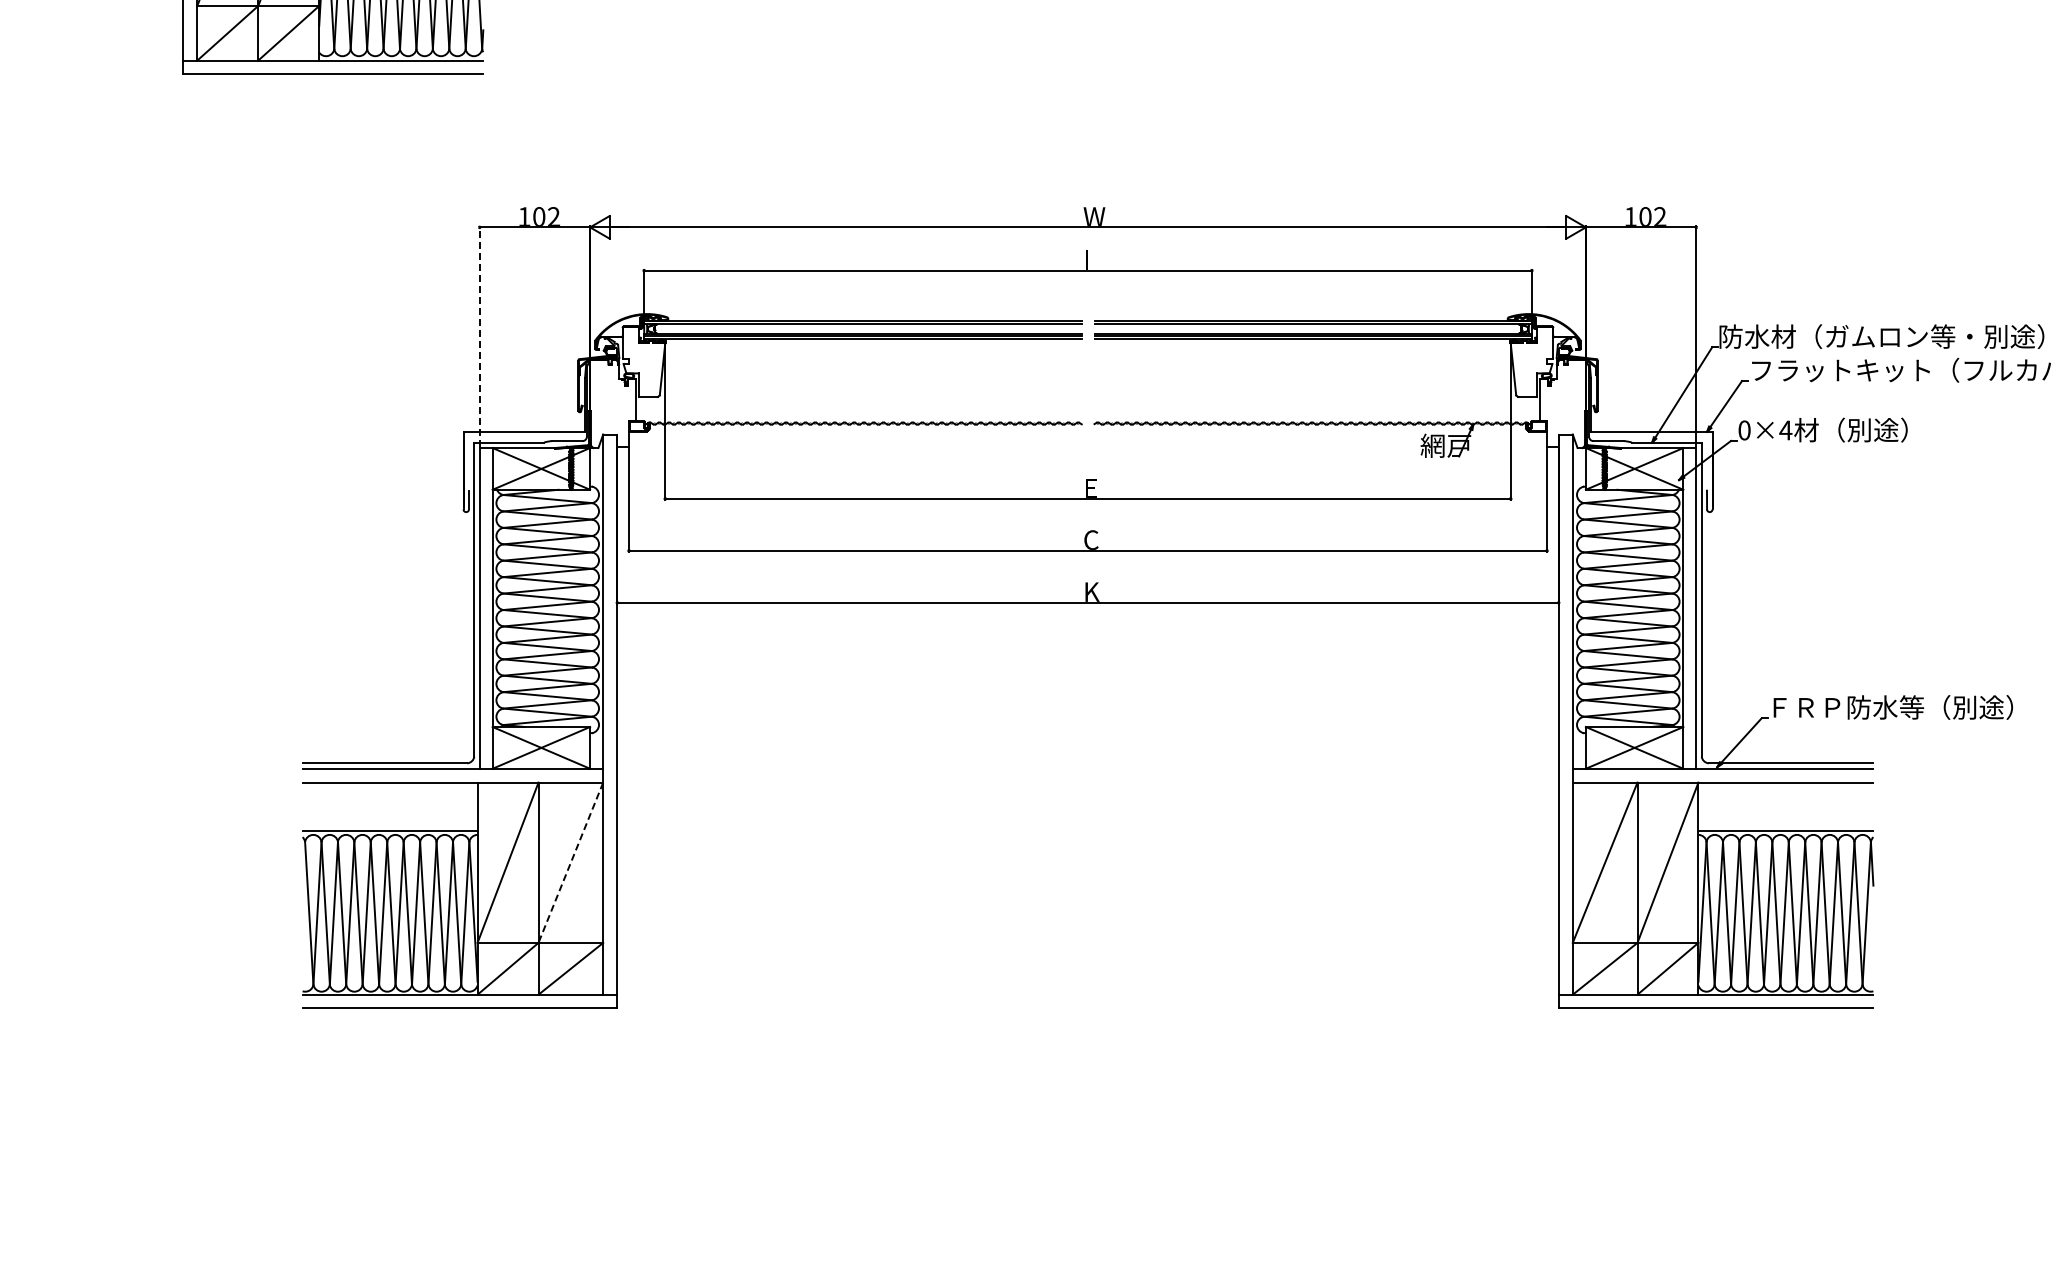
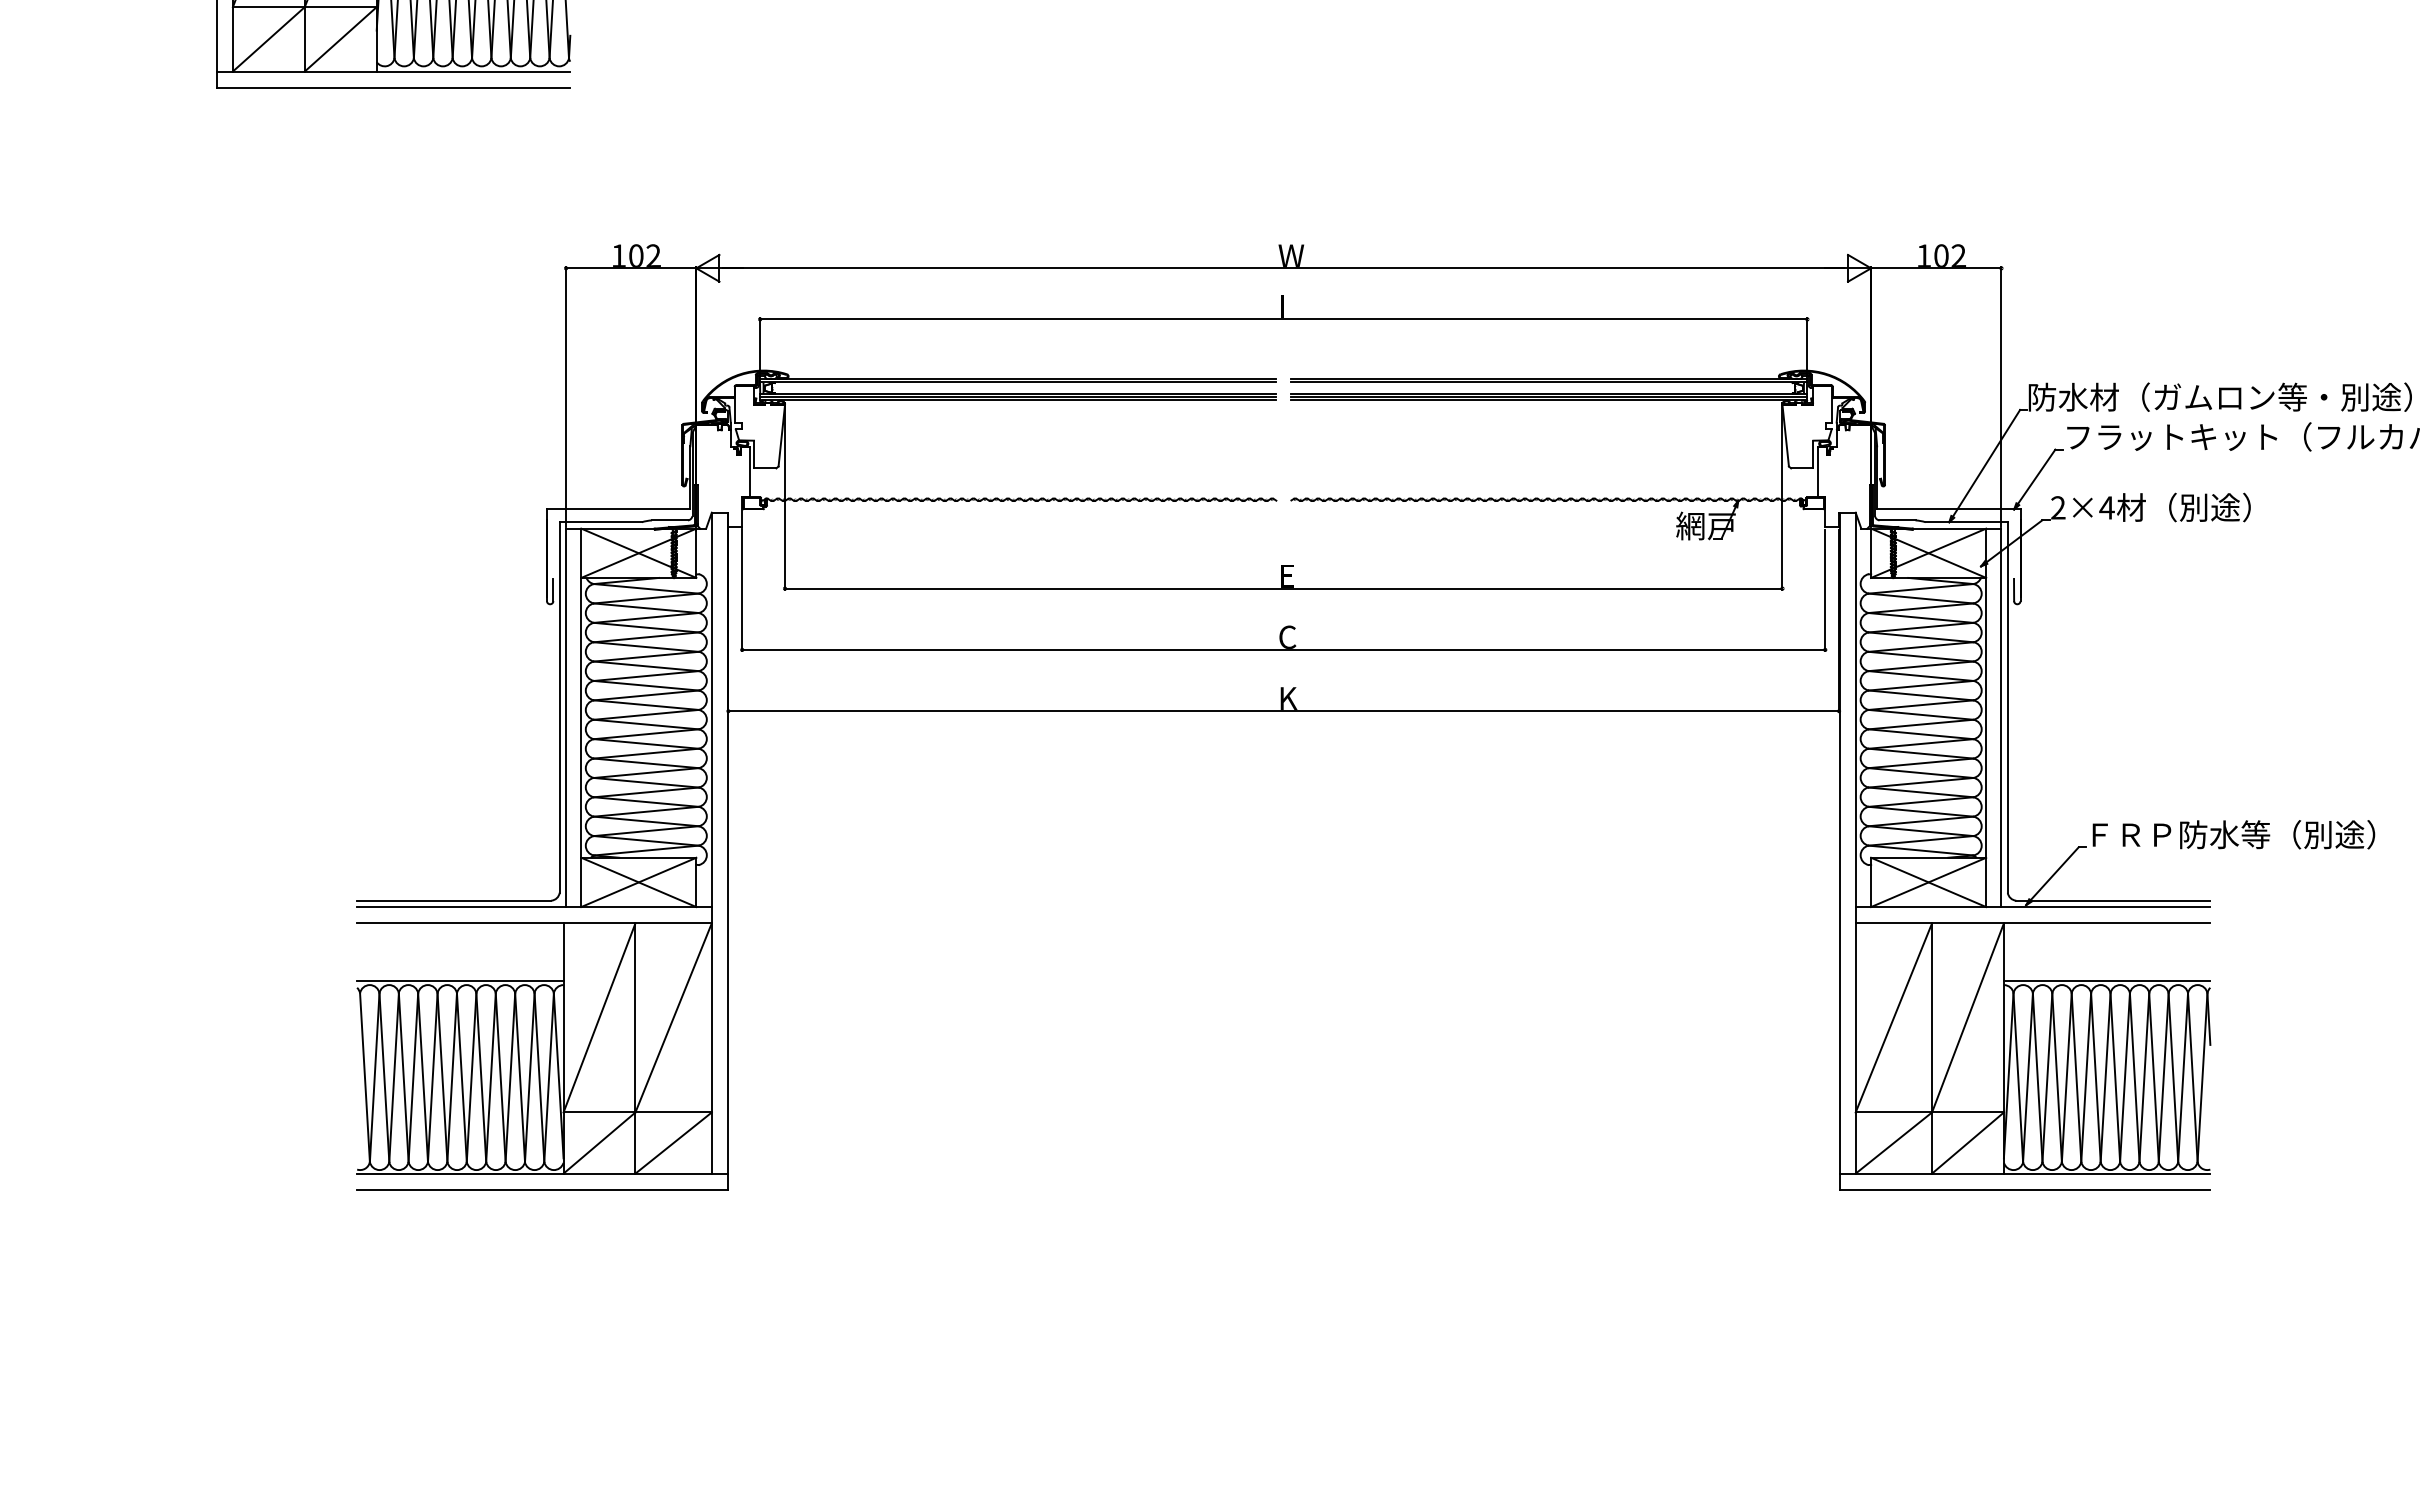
line: (479, 336) -> (565, 397), dashed -> solid
text: (1744, 430) -> (2058, 507), 0×4 -> 2×4
line: (570, 863) -> (673, 1018), dashed -> solid

